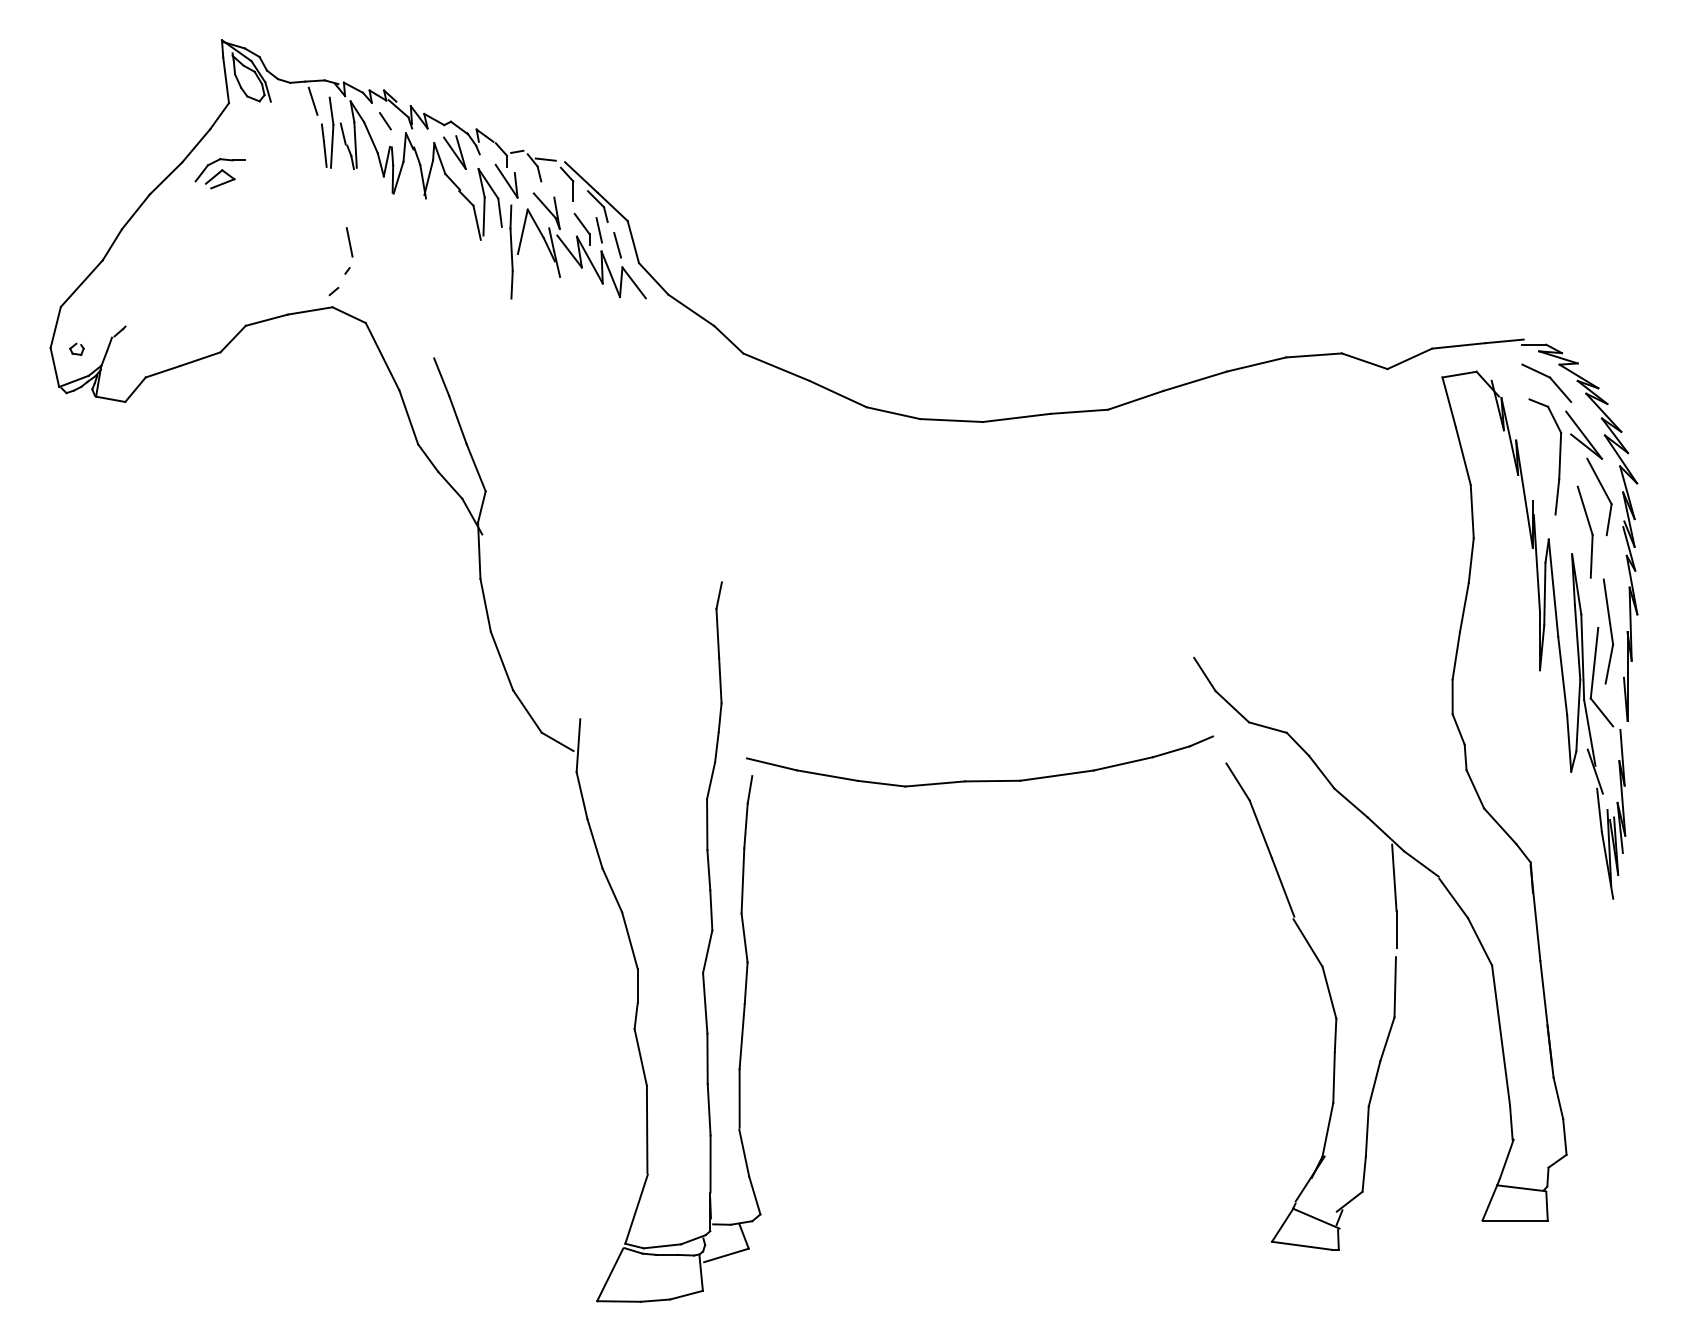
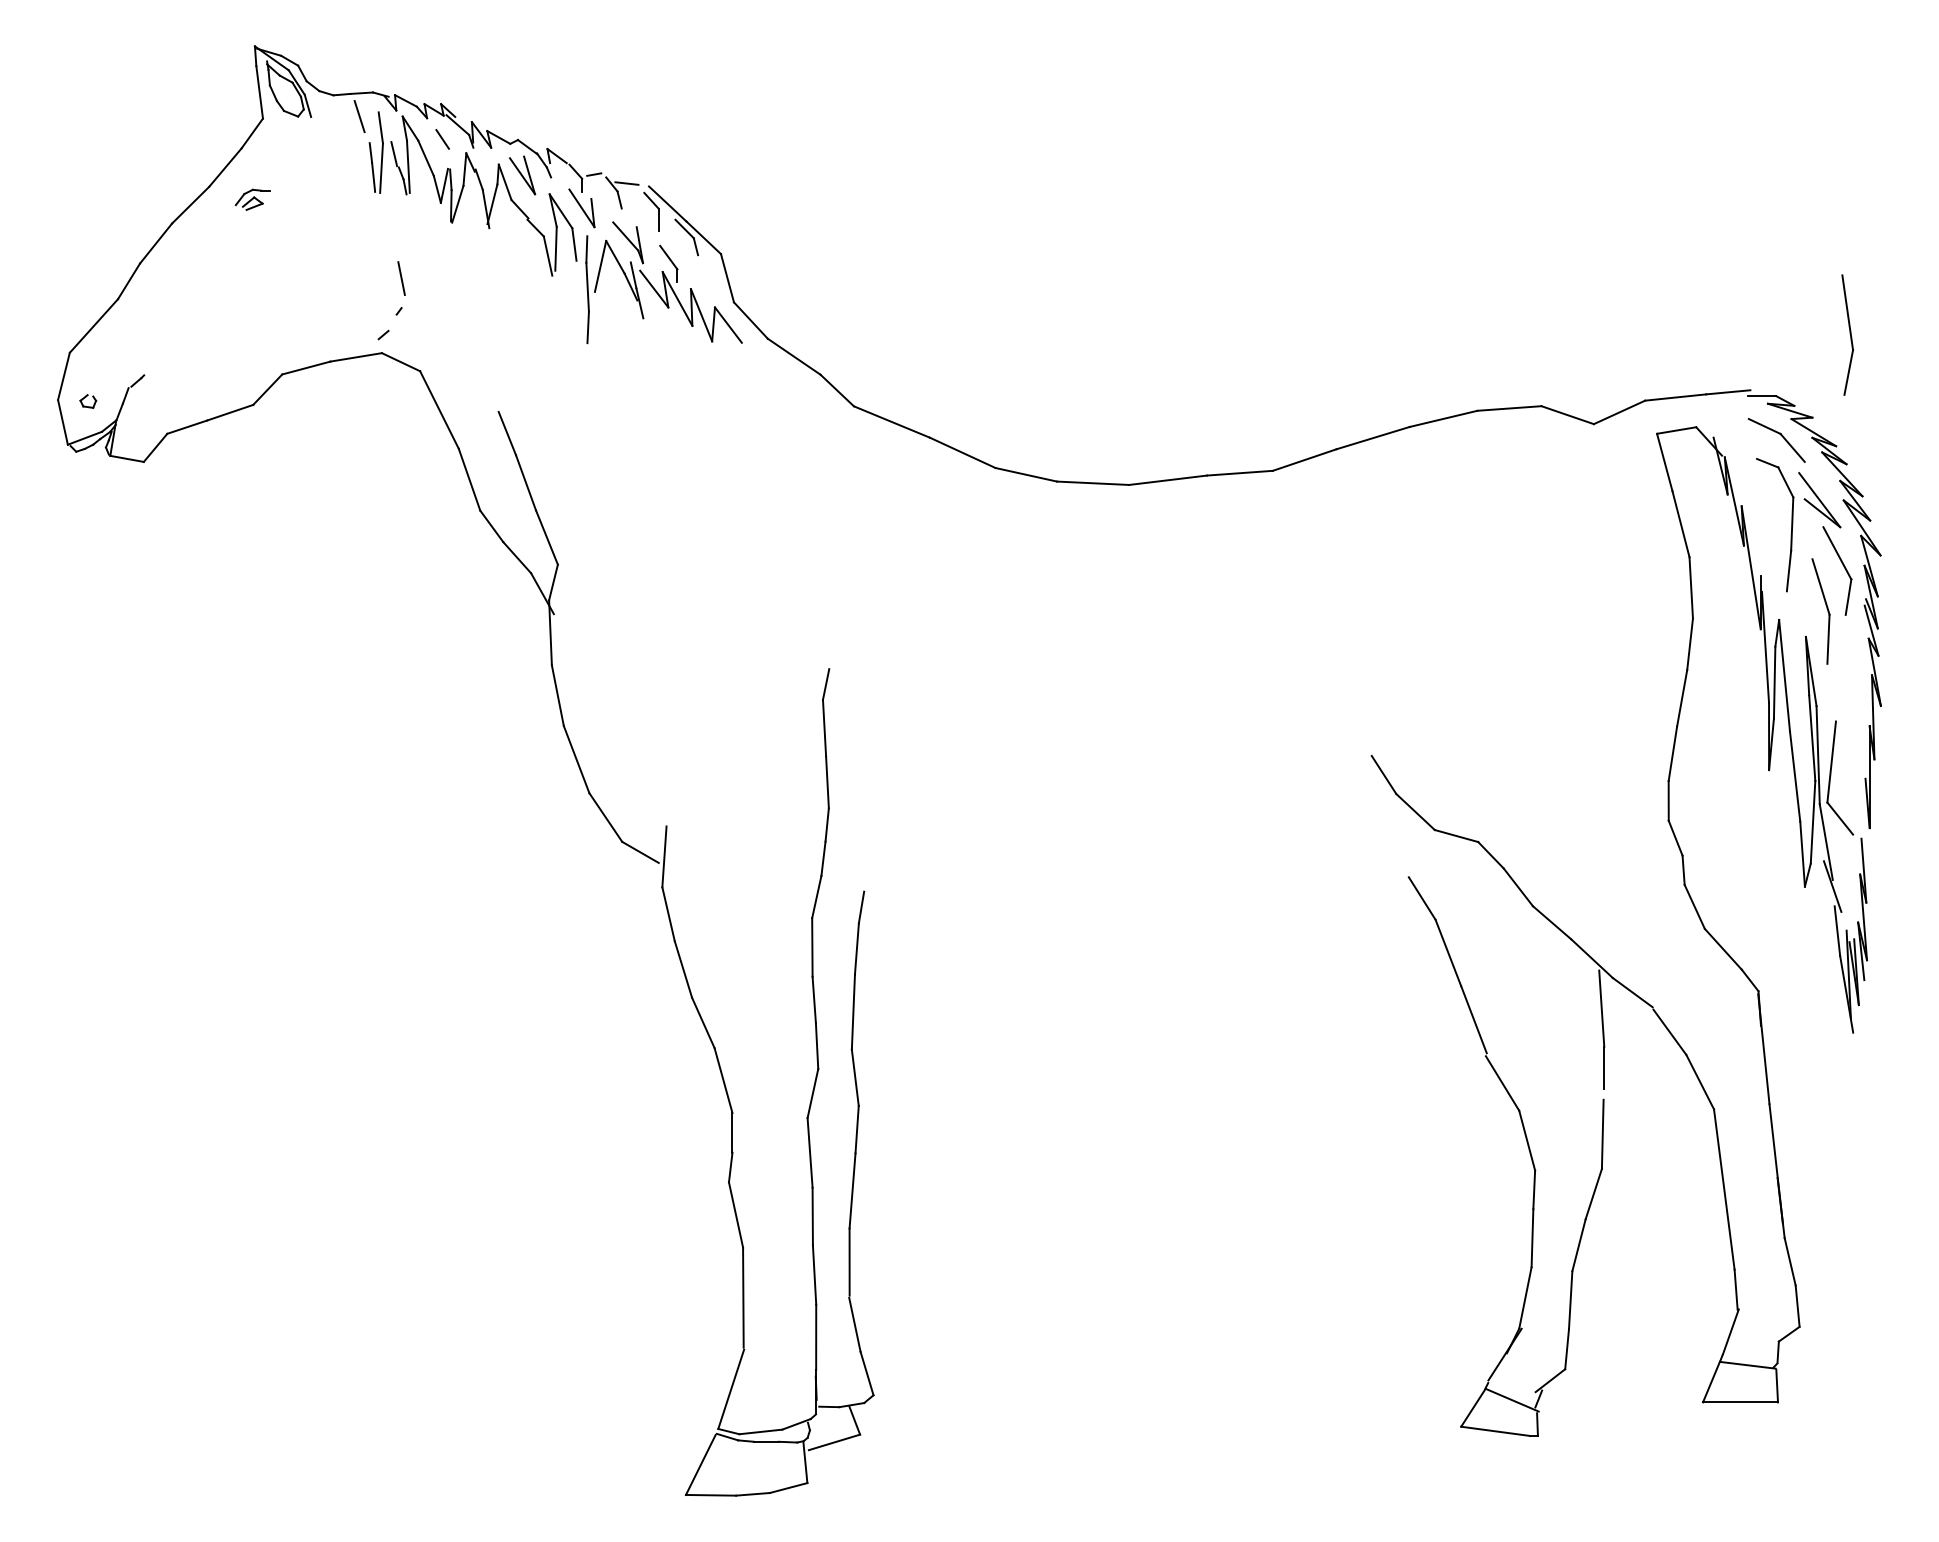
part: (219, 173) -> (252, 199), size x0.6
line: (599, 230) -> (688, 264), removed
line: (617, 245) -> (709, 282), removed
part: (1608, 631) -> (1847, 335), moved
part: (979, 780) -> (1125, 896), removed

